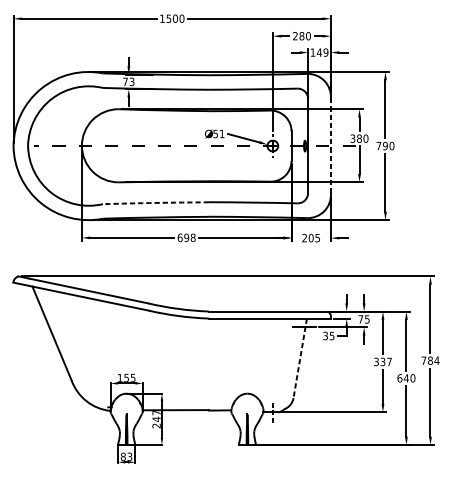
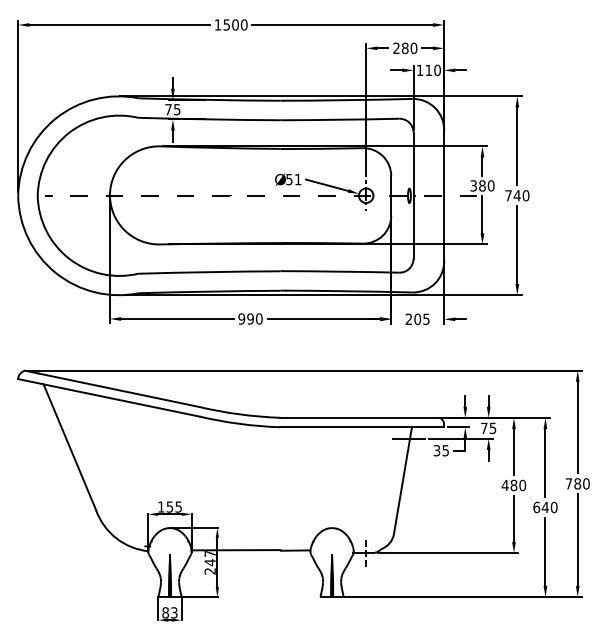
text: (322, 52) -> (432, 70), 149 -> 110
text: (132, 81) -> (177, 109), 73 -> 75
text: (384, 145) -> (516, 195), 790 -> 740
line: (331, 147) -> (444, 197), dashed -> solid
arc: (156, 203) -> (209, 272), dashed -> solid
text: (186, 237) -> (250, 318), 698 -> 990
line: (299, 358) -> (402, 481), dashed -> solid
text: (436, 360) -> (585, 483), 784 -> 780
text: (382, 361) -> (513, 485), 337 -> 480

